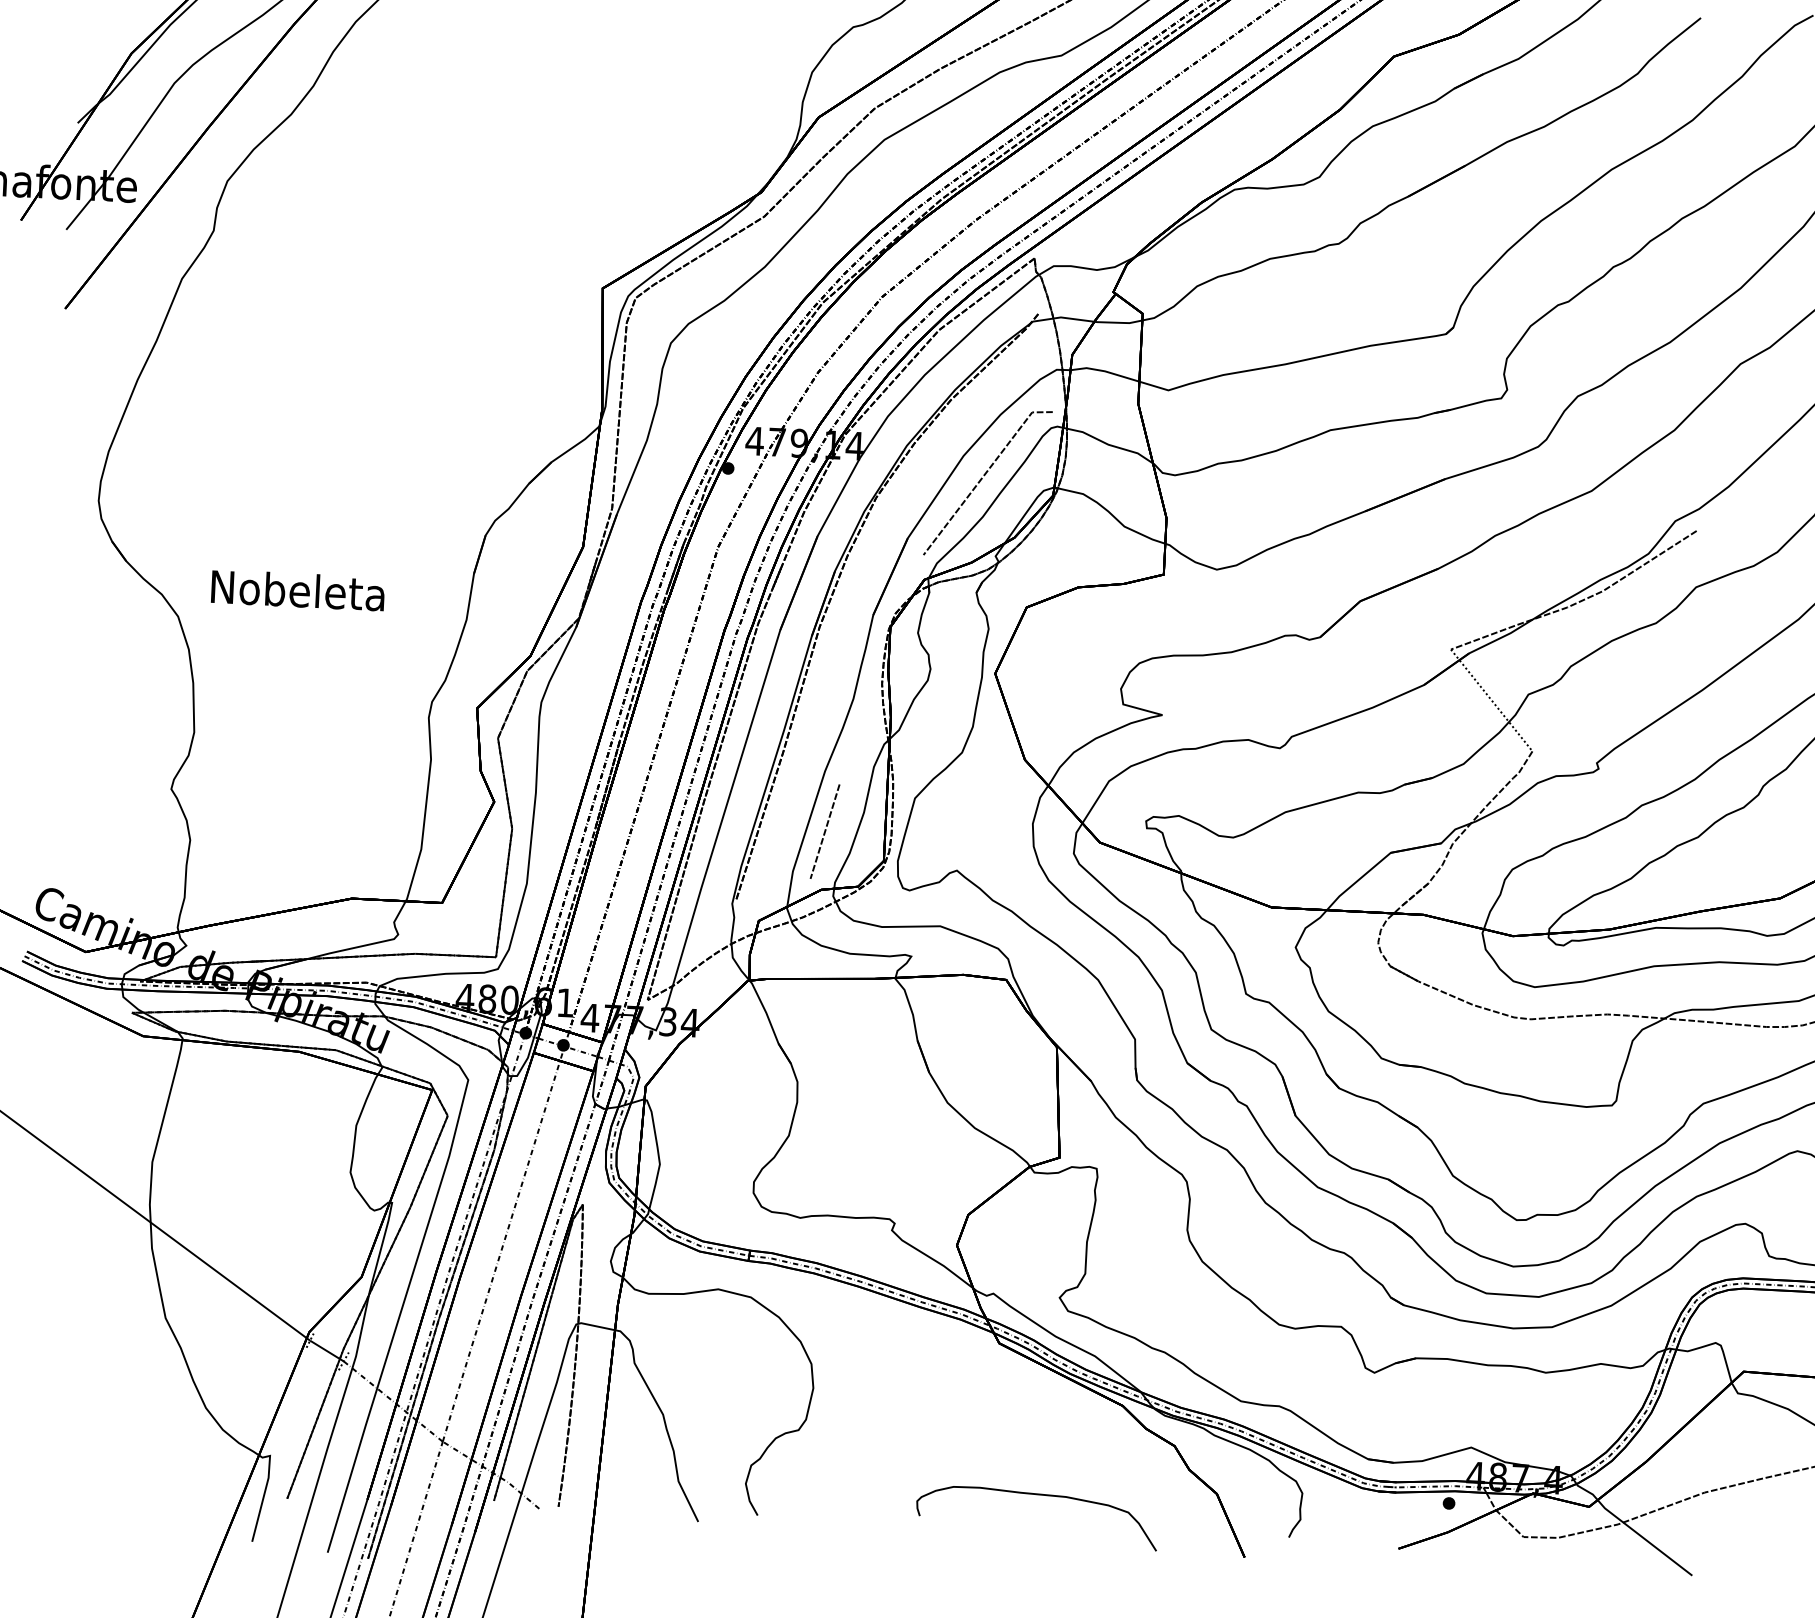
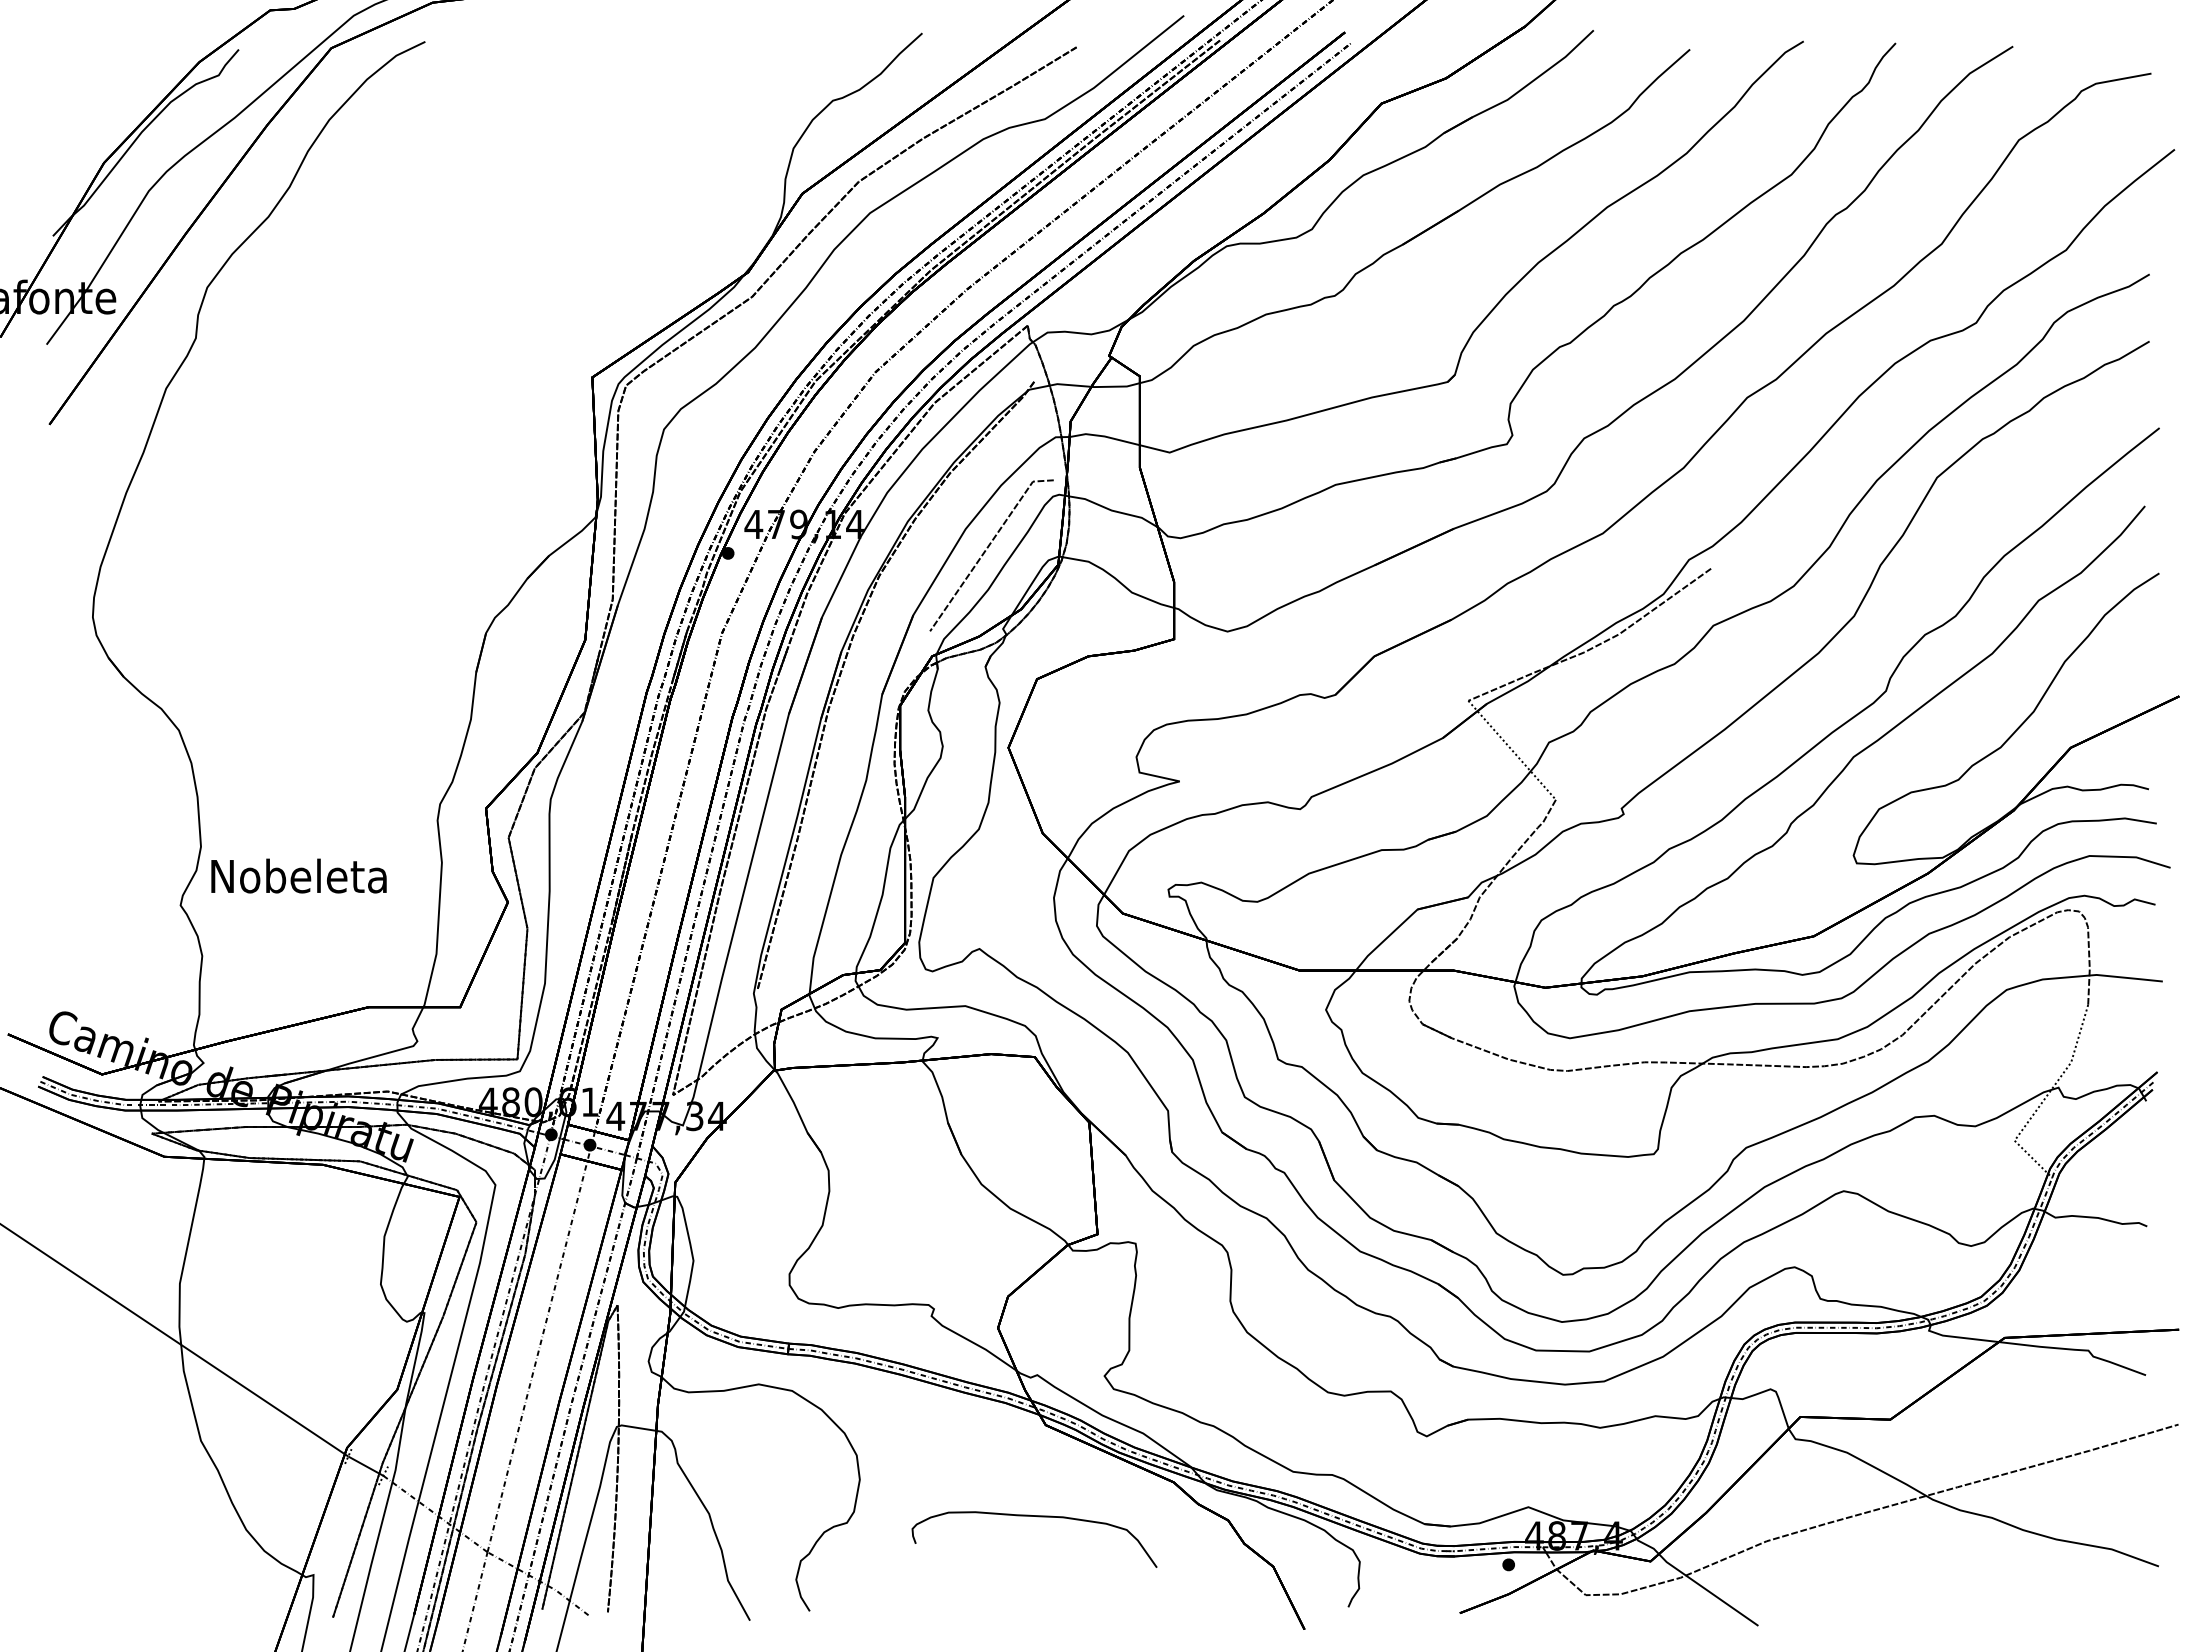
text: (297, 589) -> (298, 875), moved
line: (825, 831) -> (844, 915), removed
curve: (1041, 1495) -> (1037, 1517), moved

